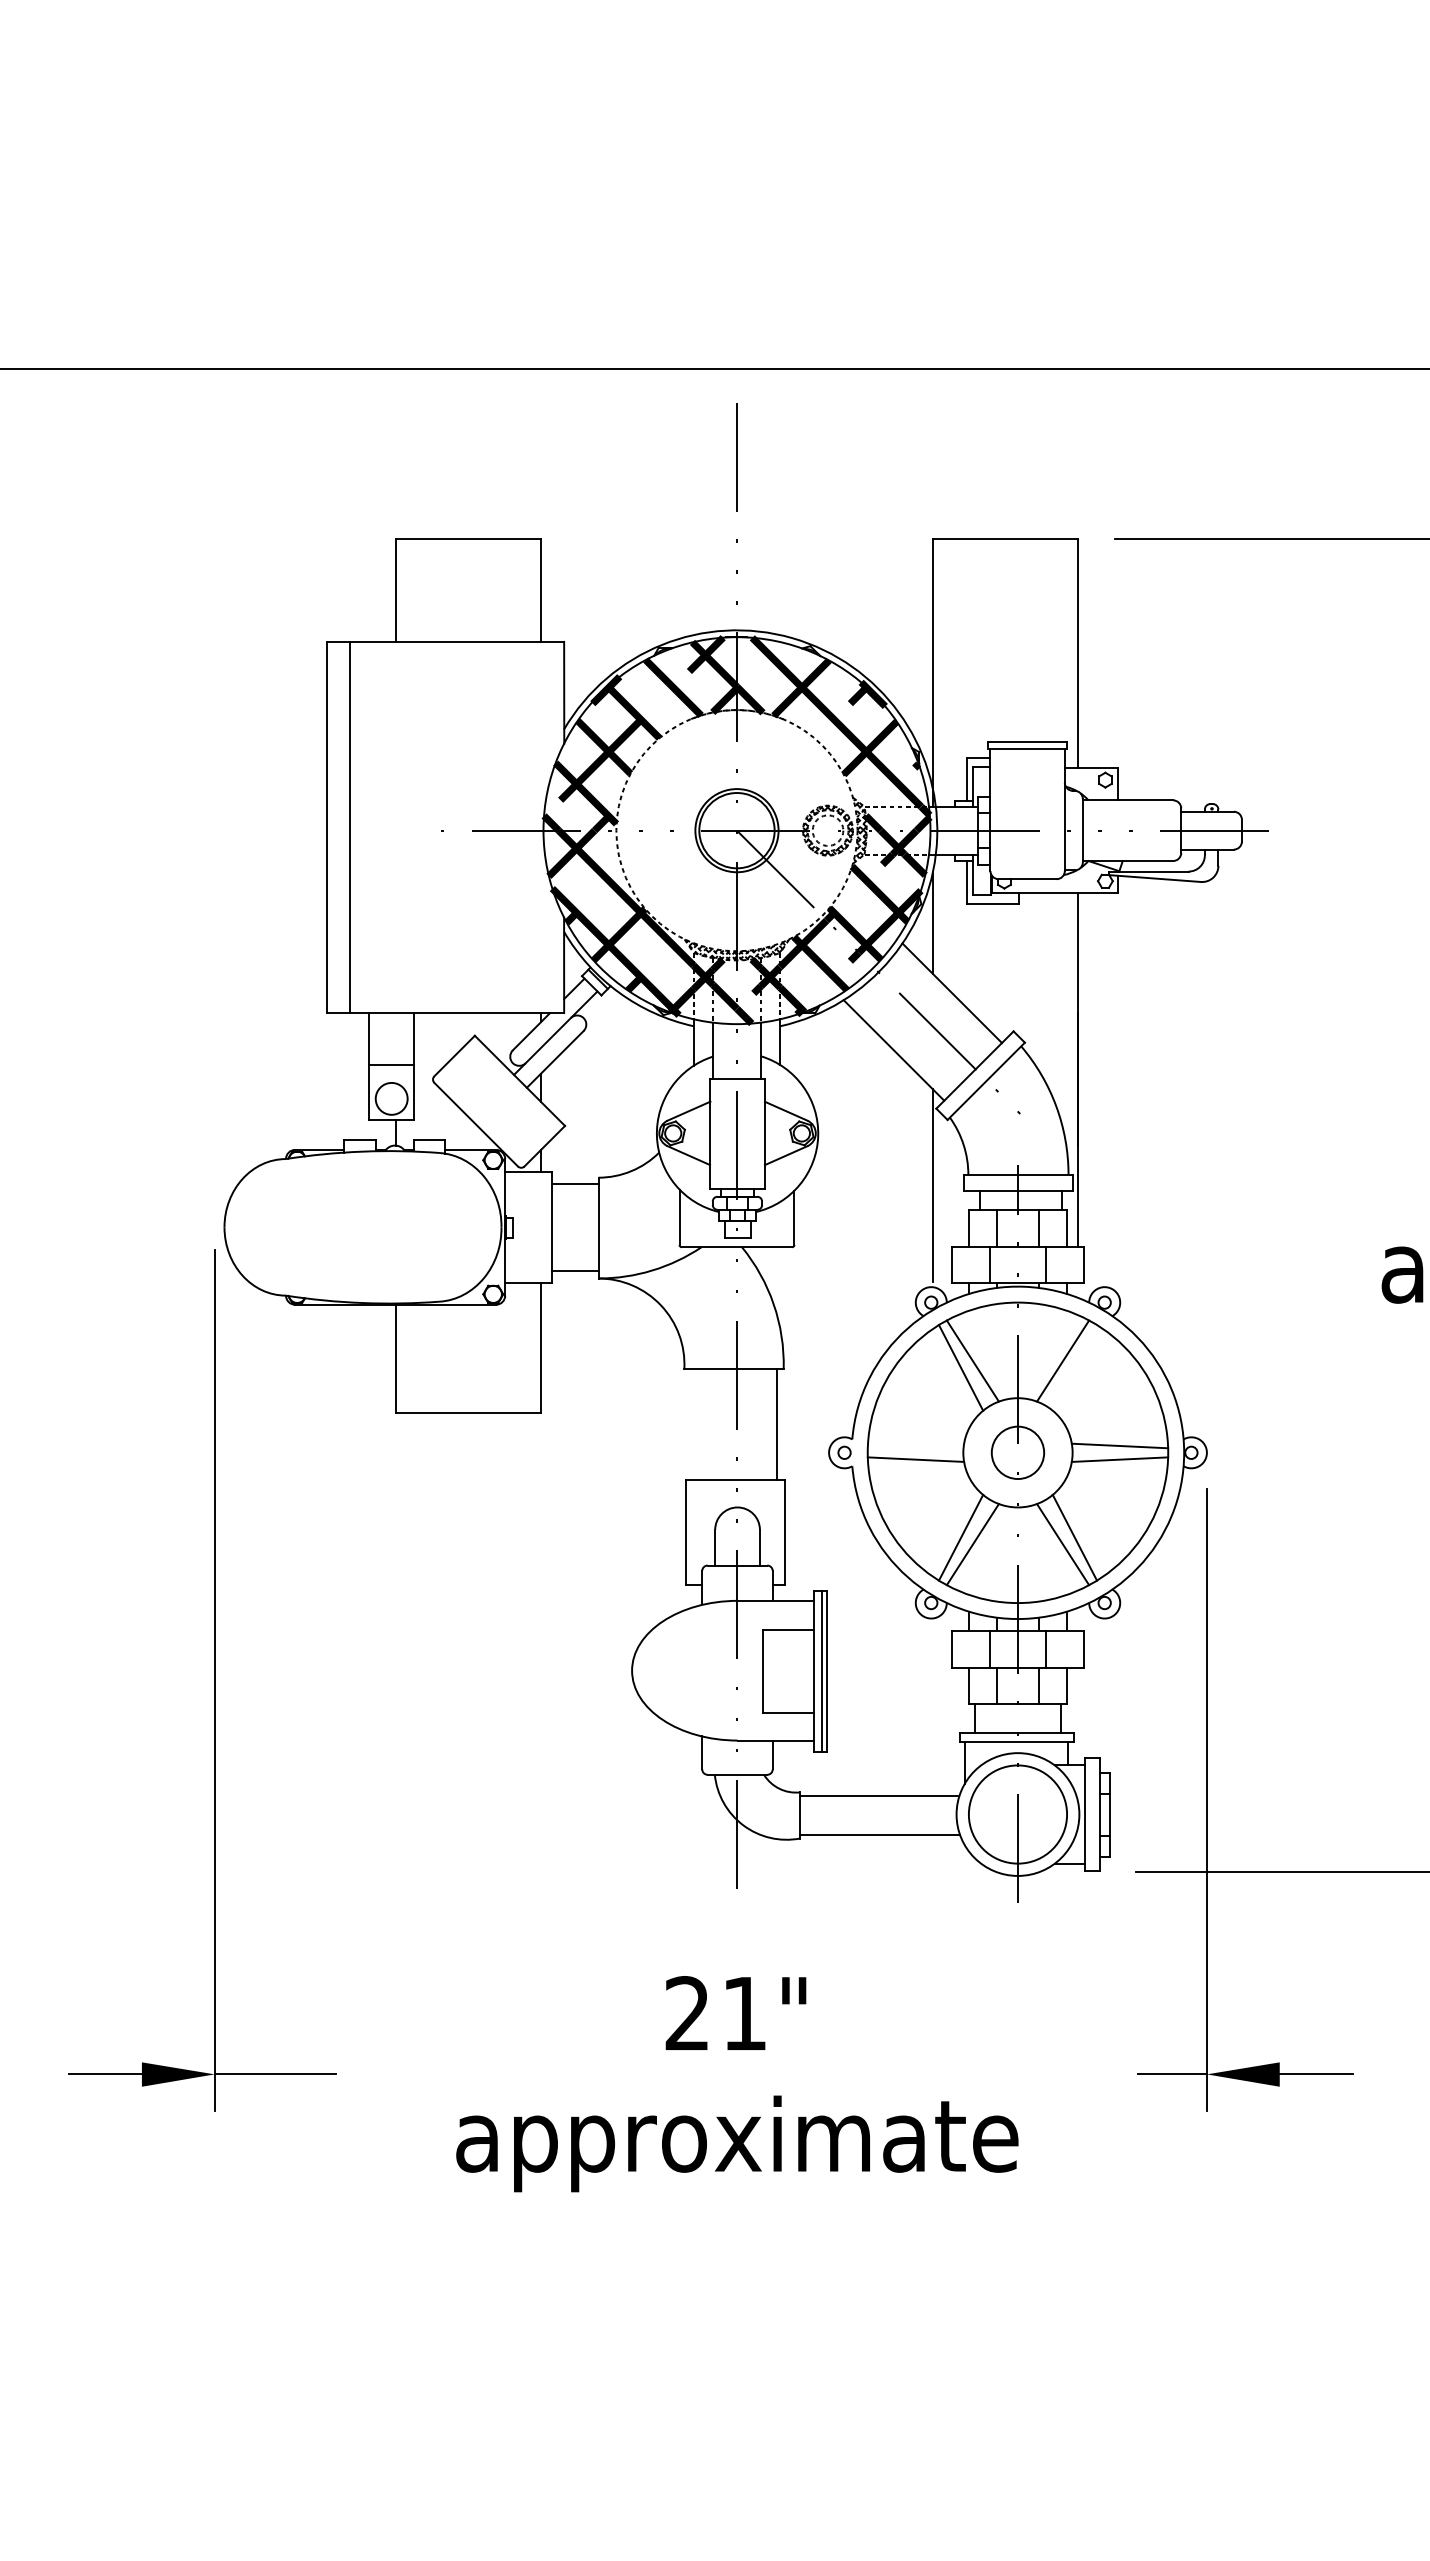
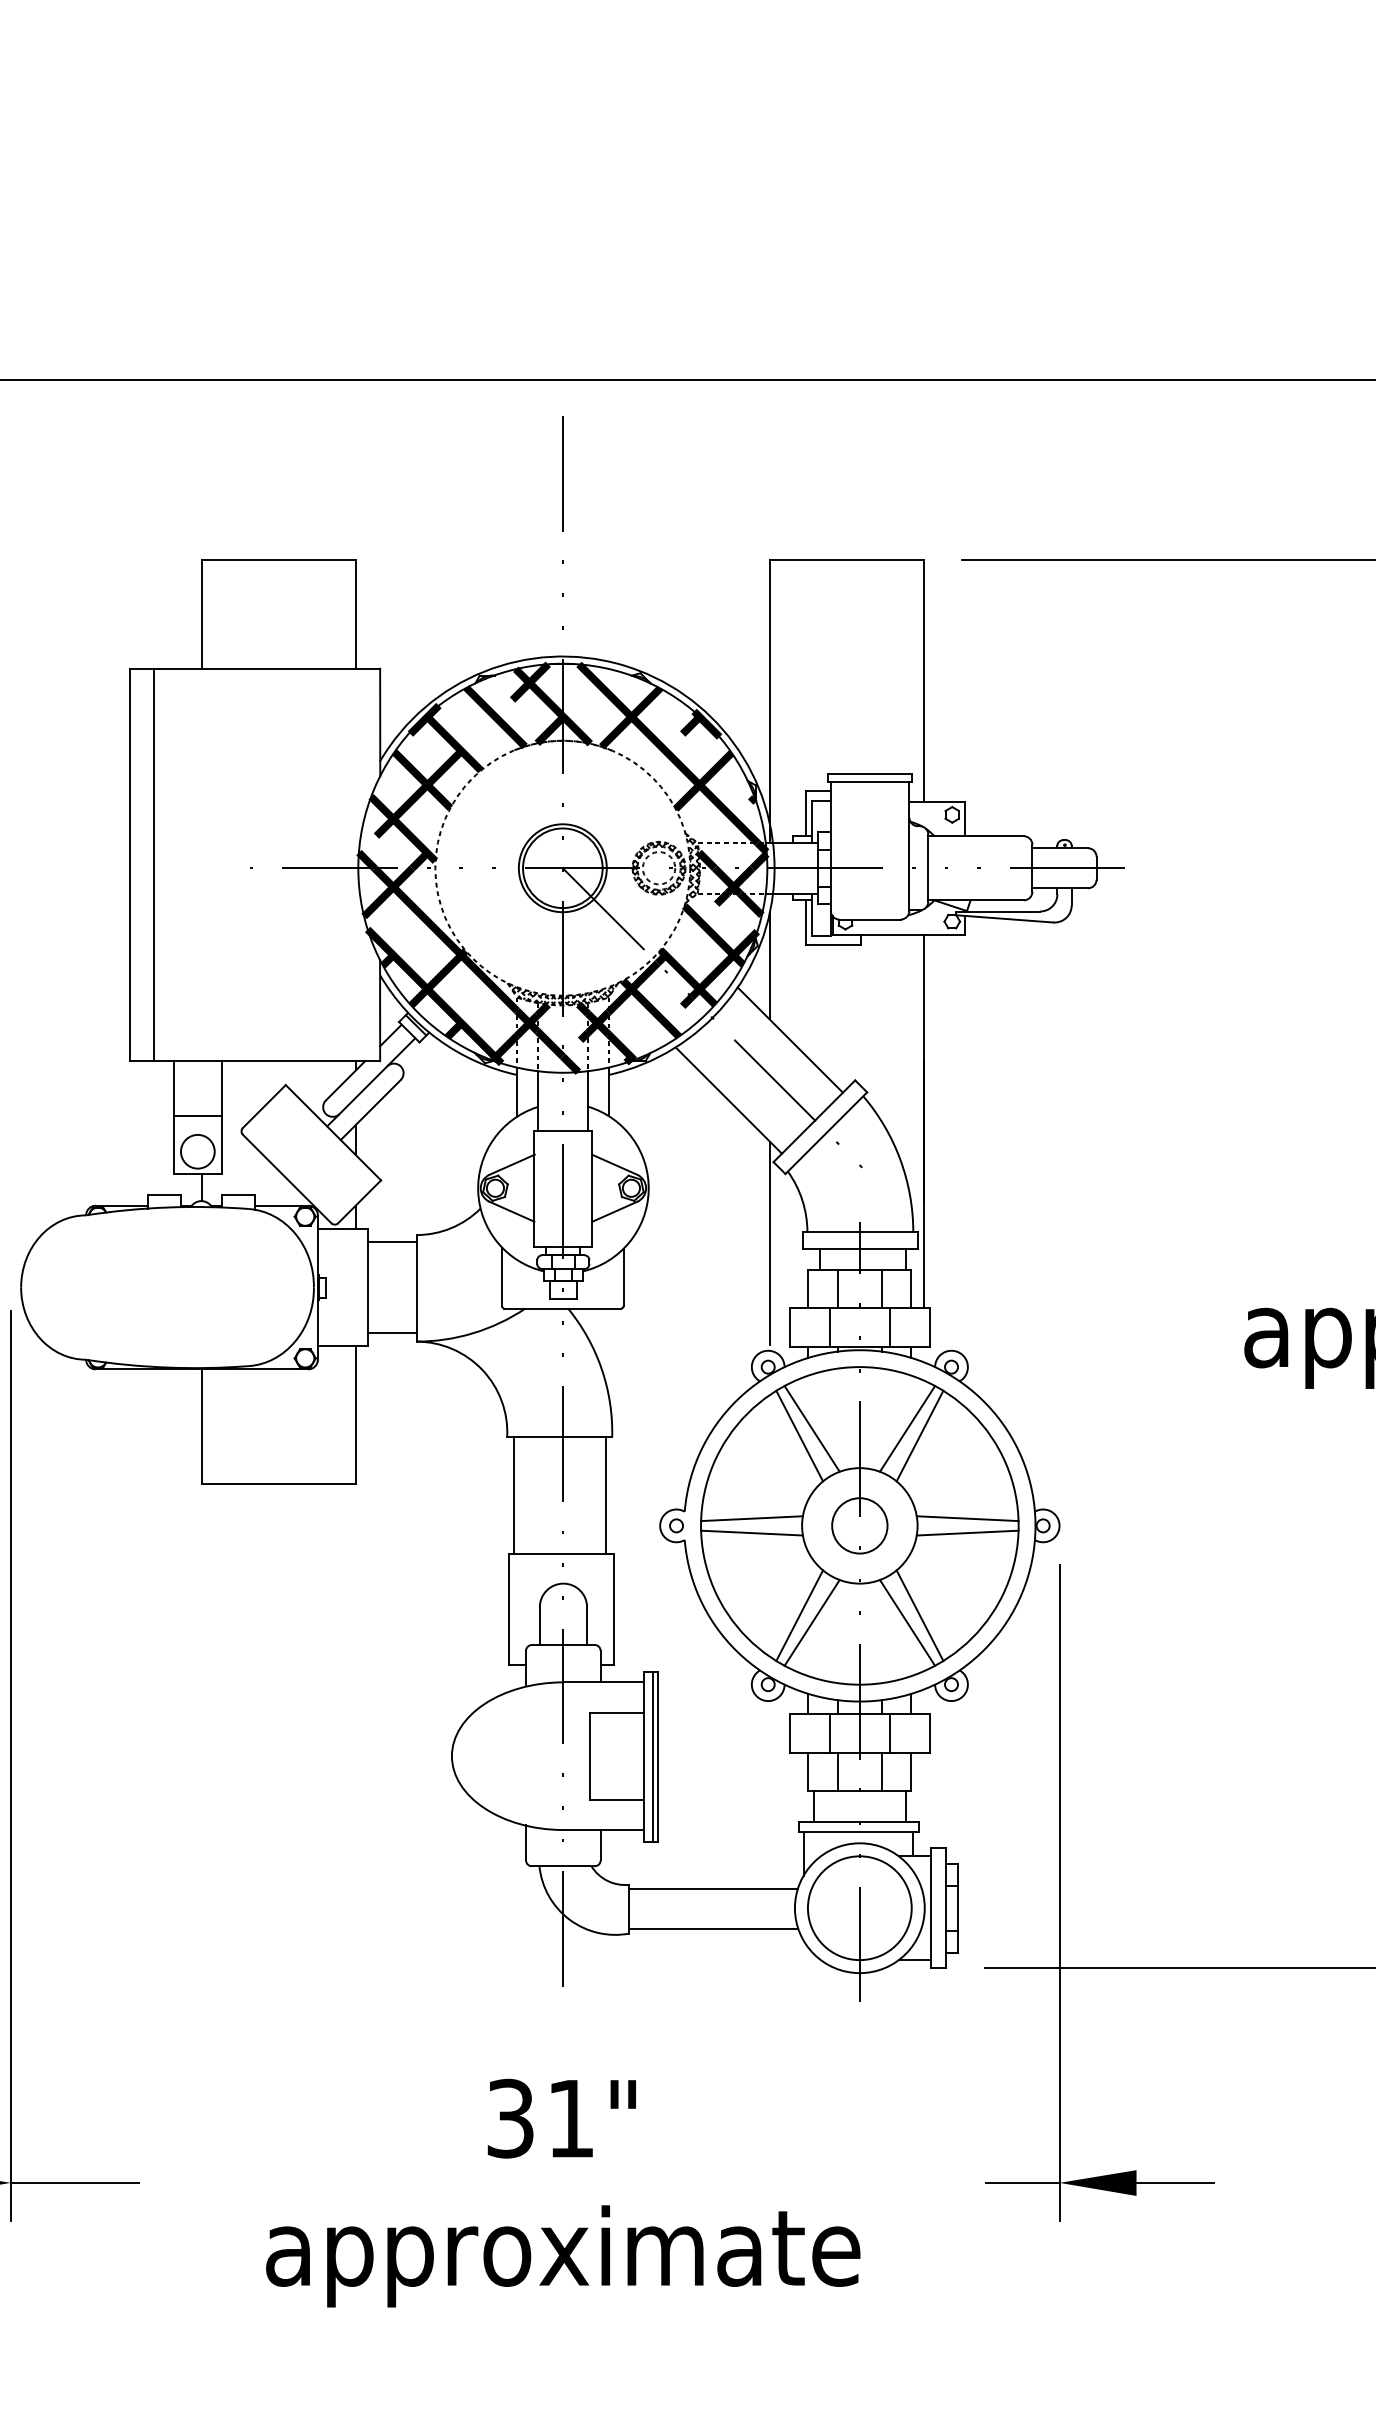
line: (1074, 1367) -> (919, 1435), added
line: (690, 1423) -> (513, 1494), added
line: (915, 1445) -> (751, 1518), added
text: (687, 2013) -> (510, 2118), 21" -> 31"

